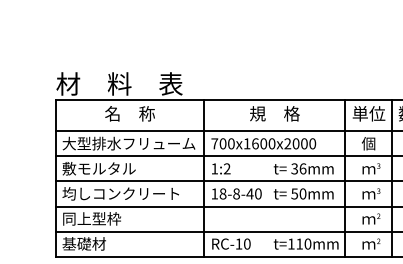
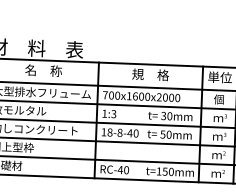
text: (302, 168) -> (169, 115), 36mm -> 30mm
text: (227, 169) -> (114, 114), 1:2 -> 1:3
text: (238, 243) -> (120, 169), RC-10 -> RC-40
text: (299, 243) -> (165, 171), t=110mm -> t=150mm

